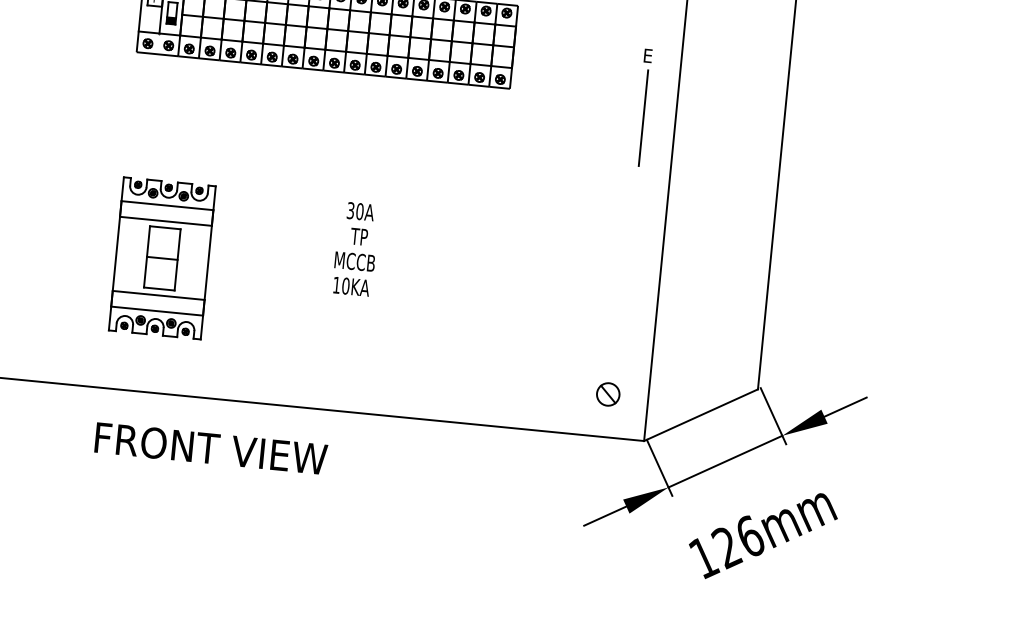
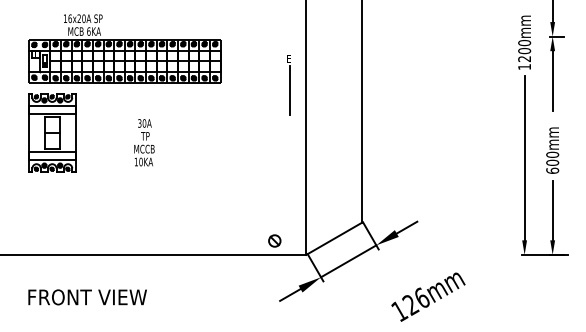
text: (356, 248) -> (144, 142), moved
part: (162, 257) -> (52, 132), moved
part: (607, 393) -> (274, 240), moved
text: (210, 448) -> (87, 297), moved
text: (763, 534) -> (428, 296), moved

